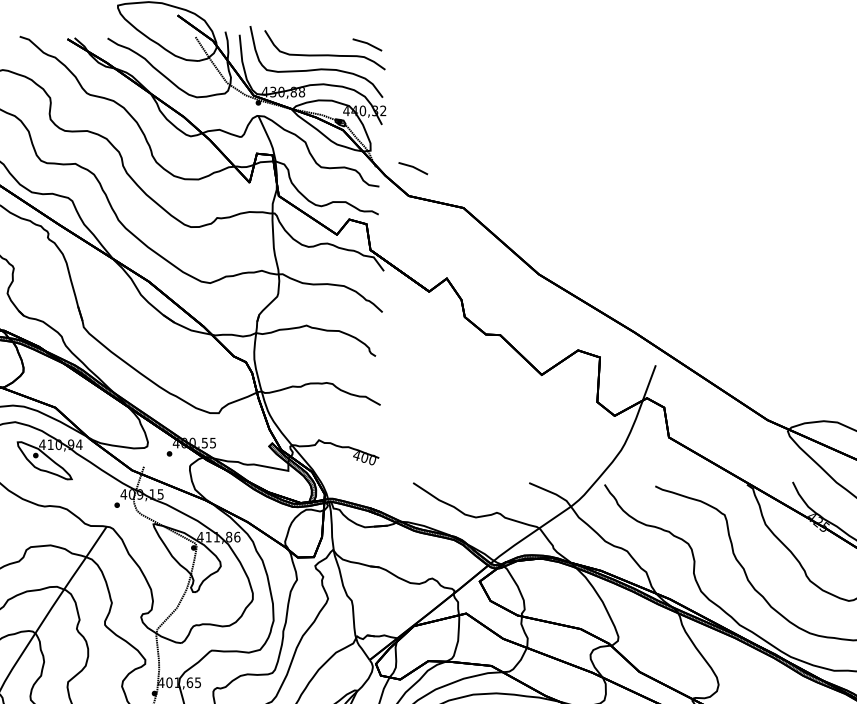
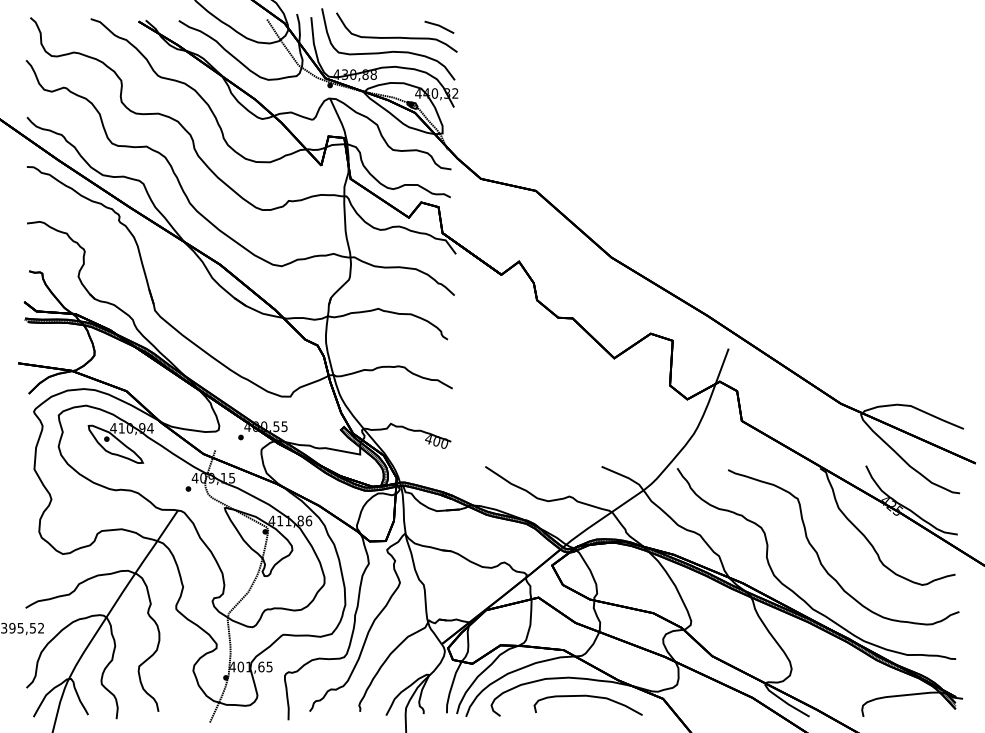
line: (413, 167) -> (485, 150), removed

